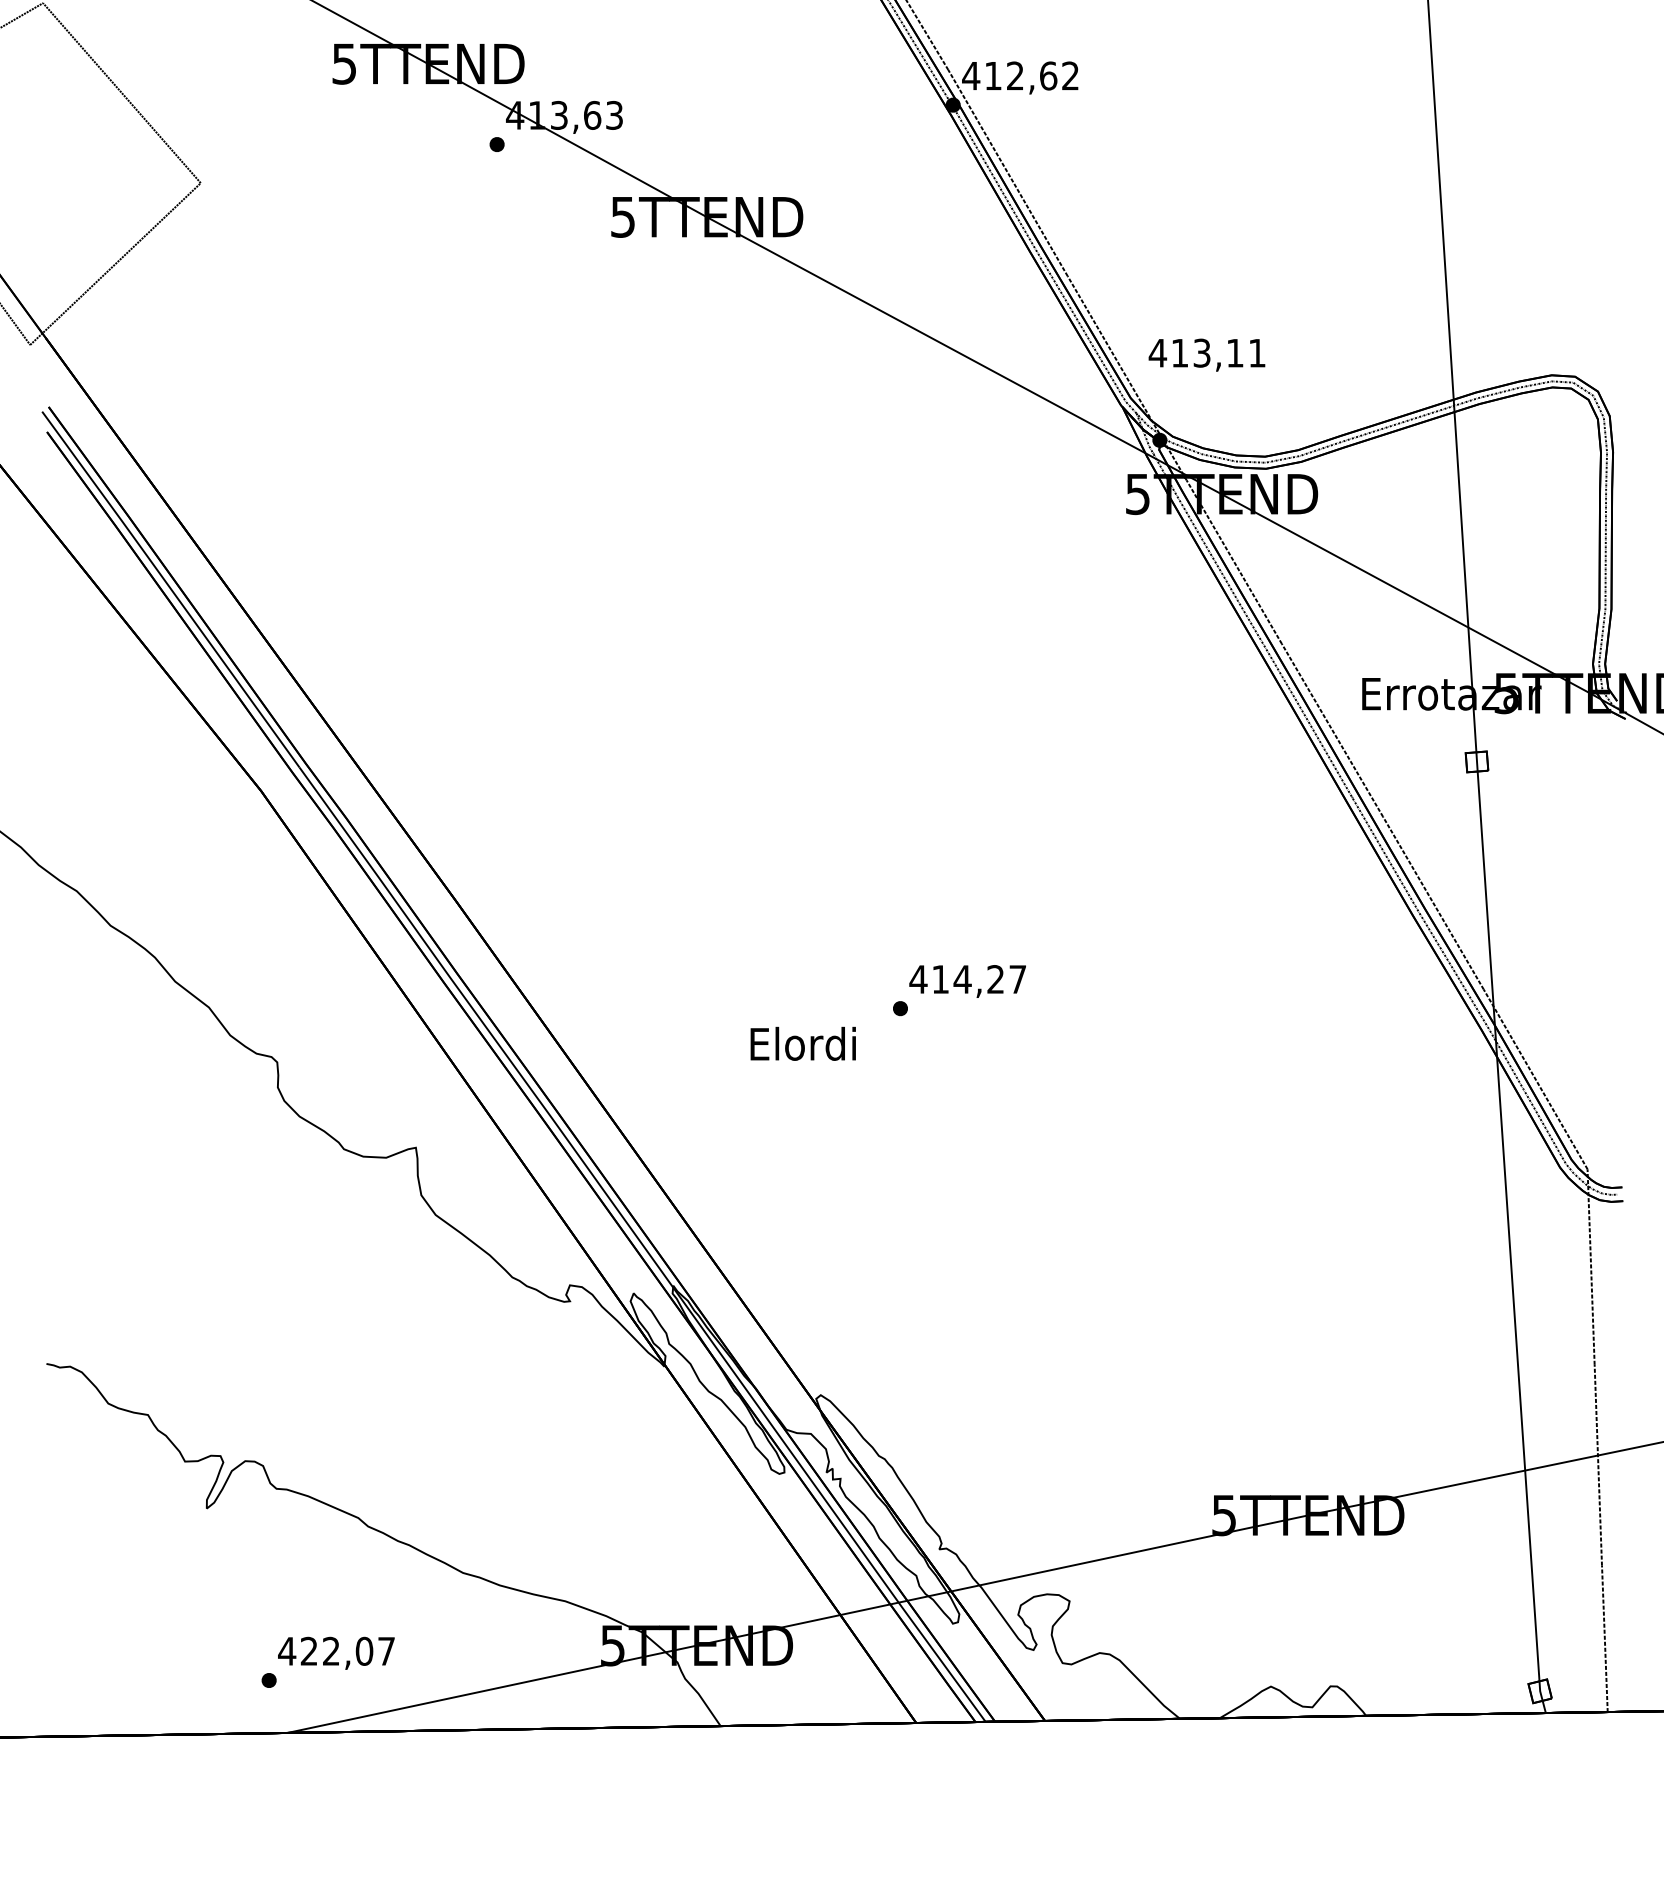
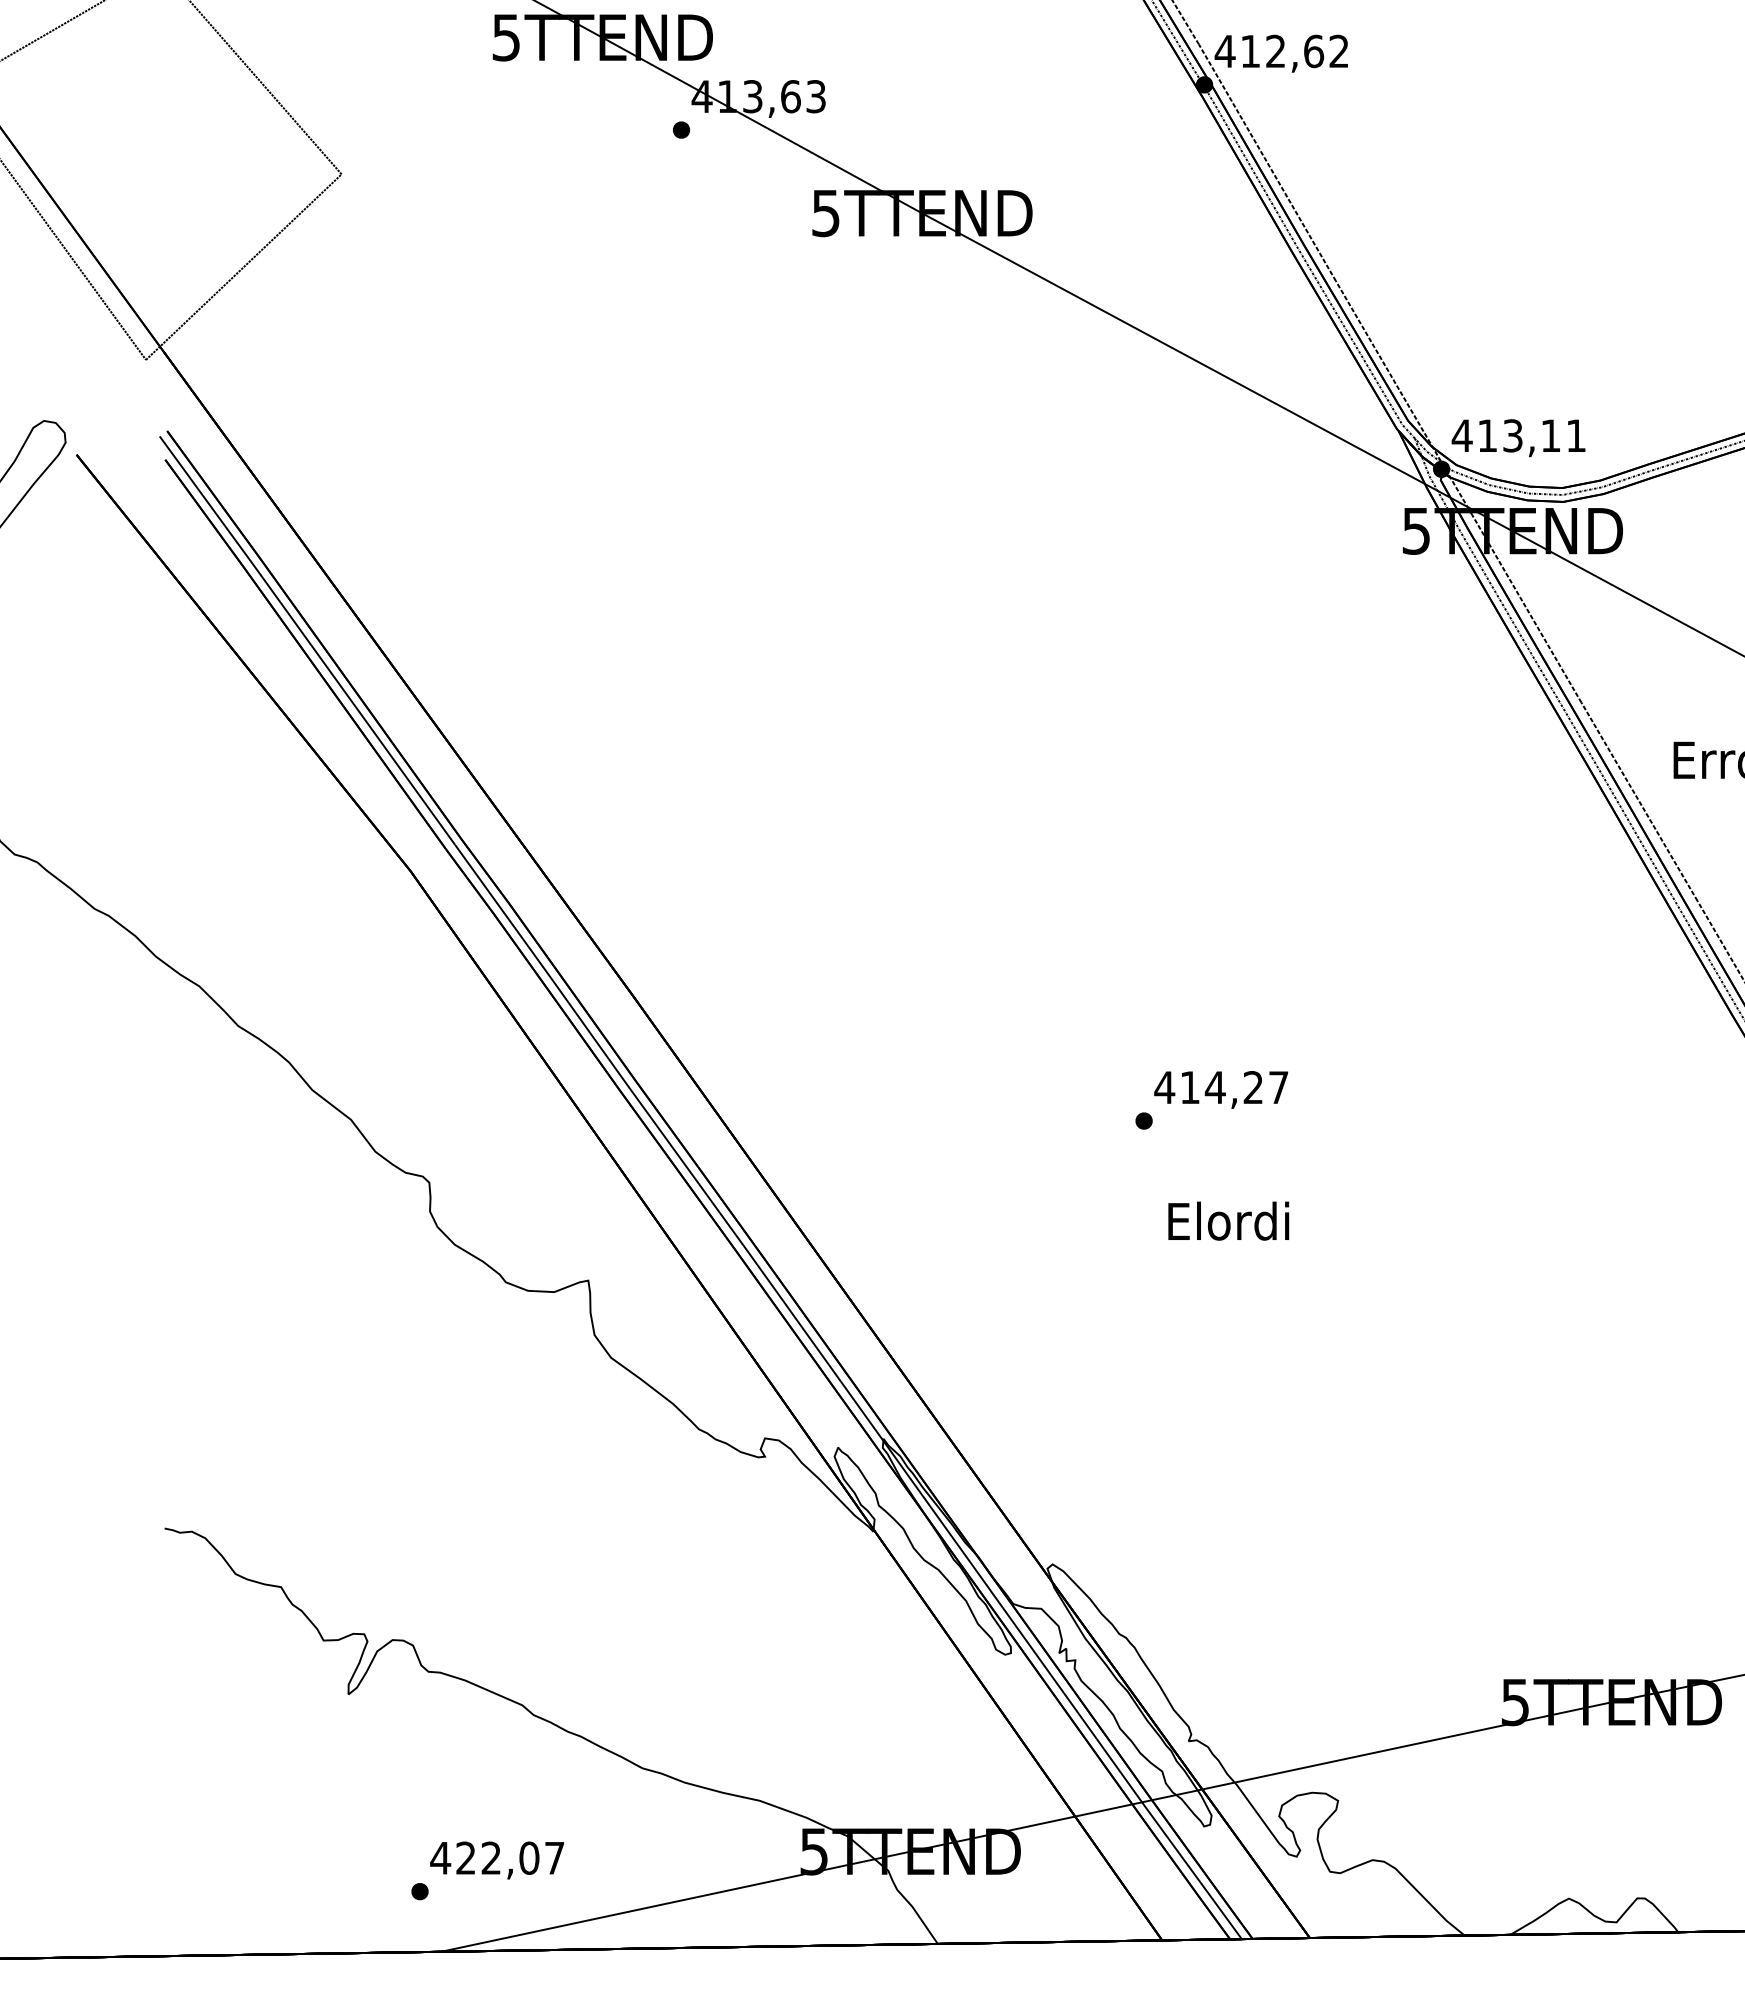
text: (1206, 354) -> (1518, 437), moved
text: (802, 1043) -> (1227, 1220), moved

